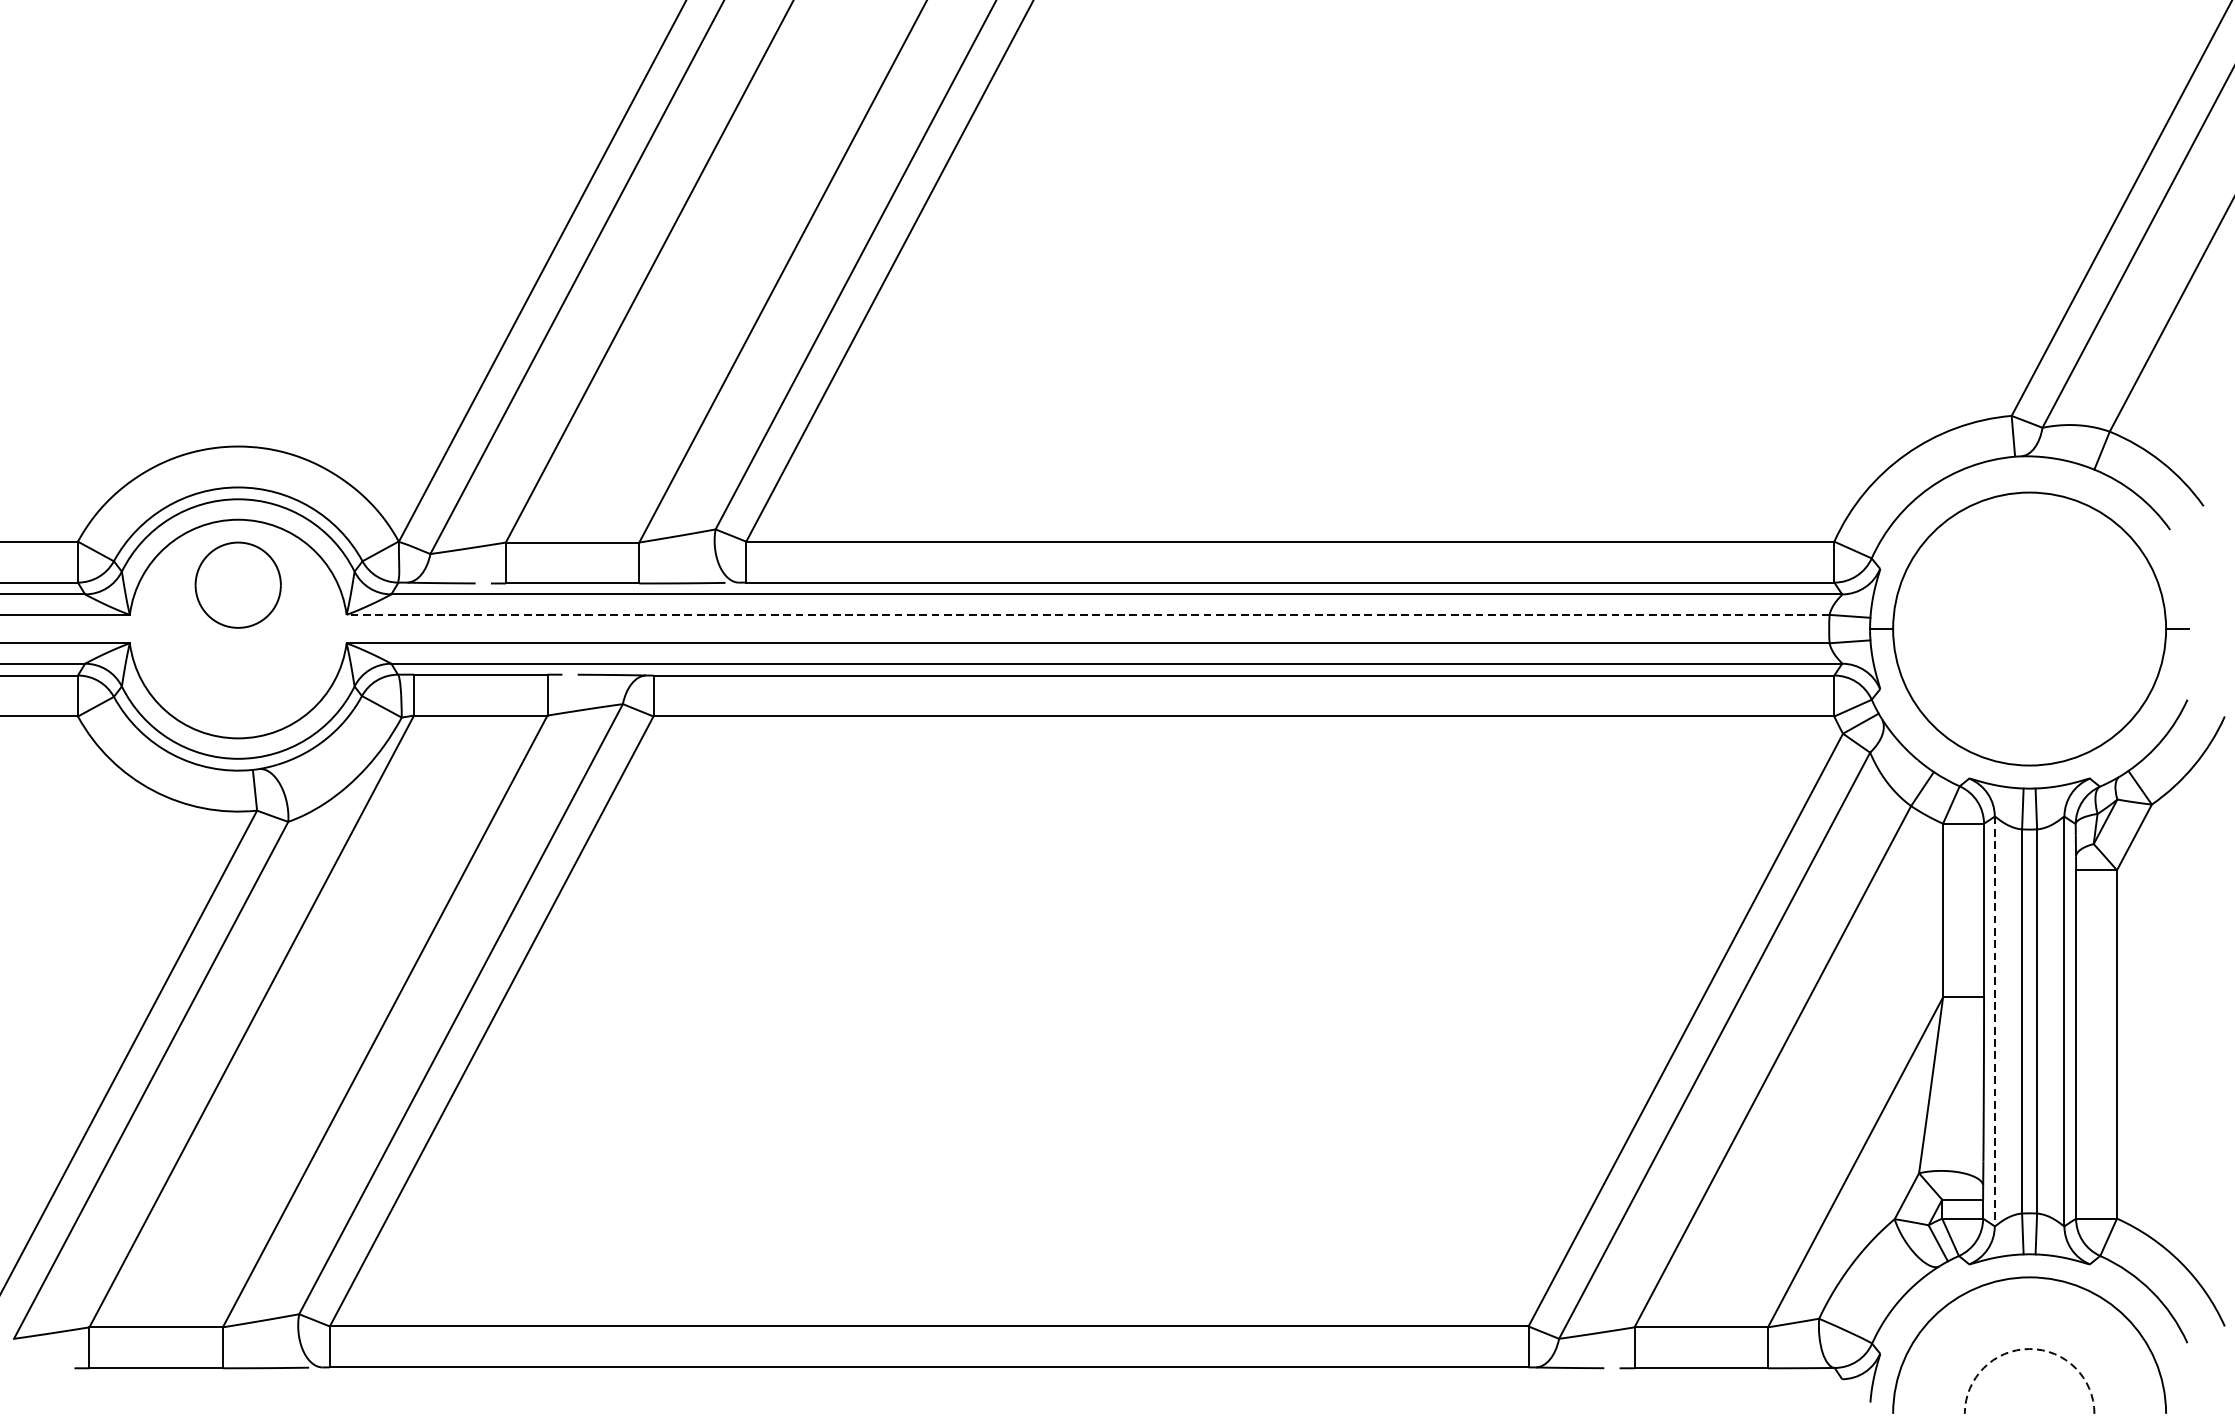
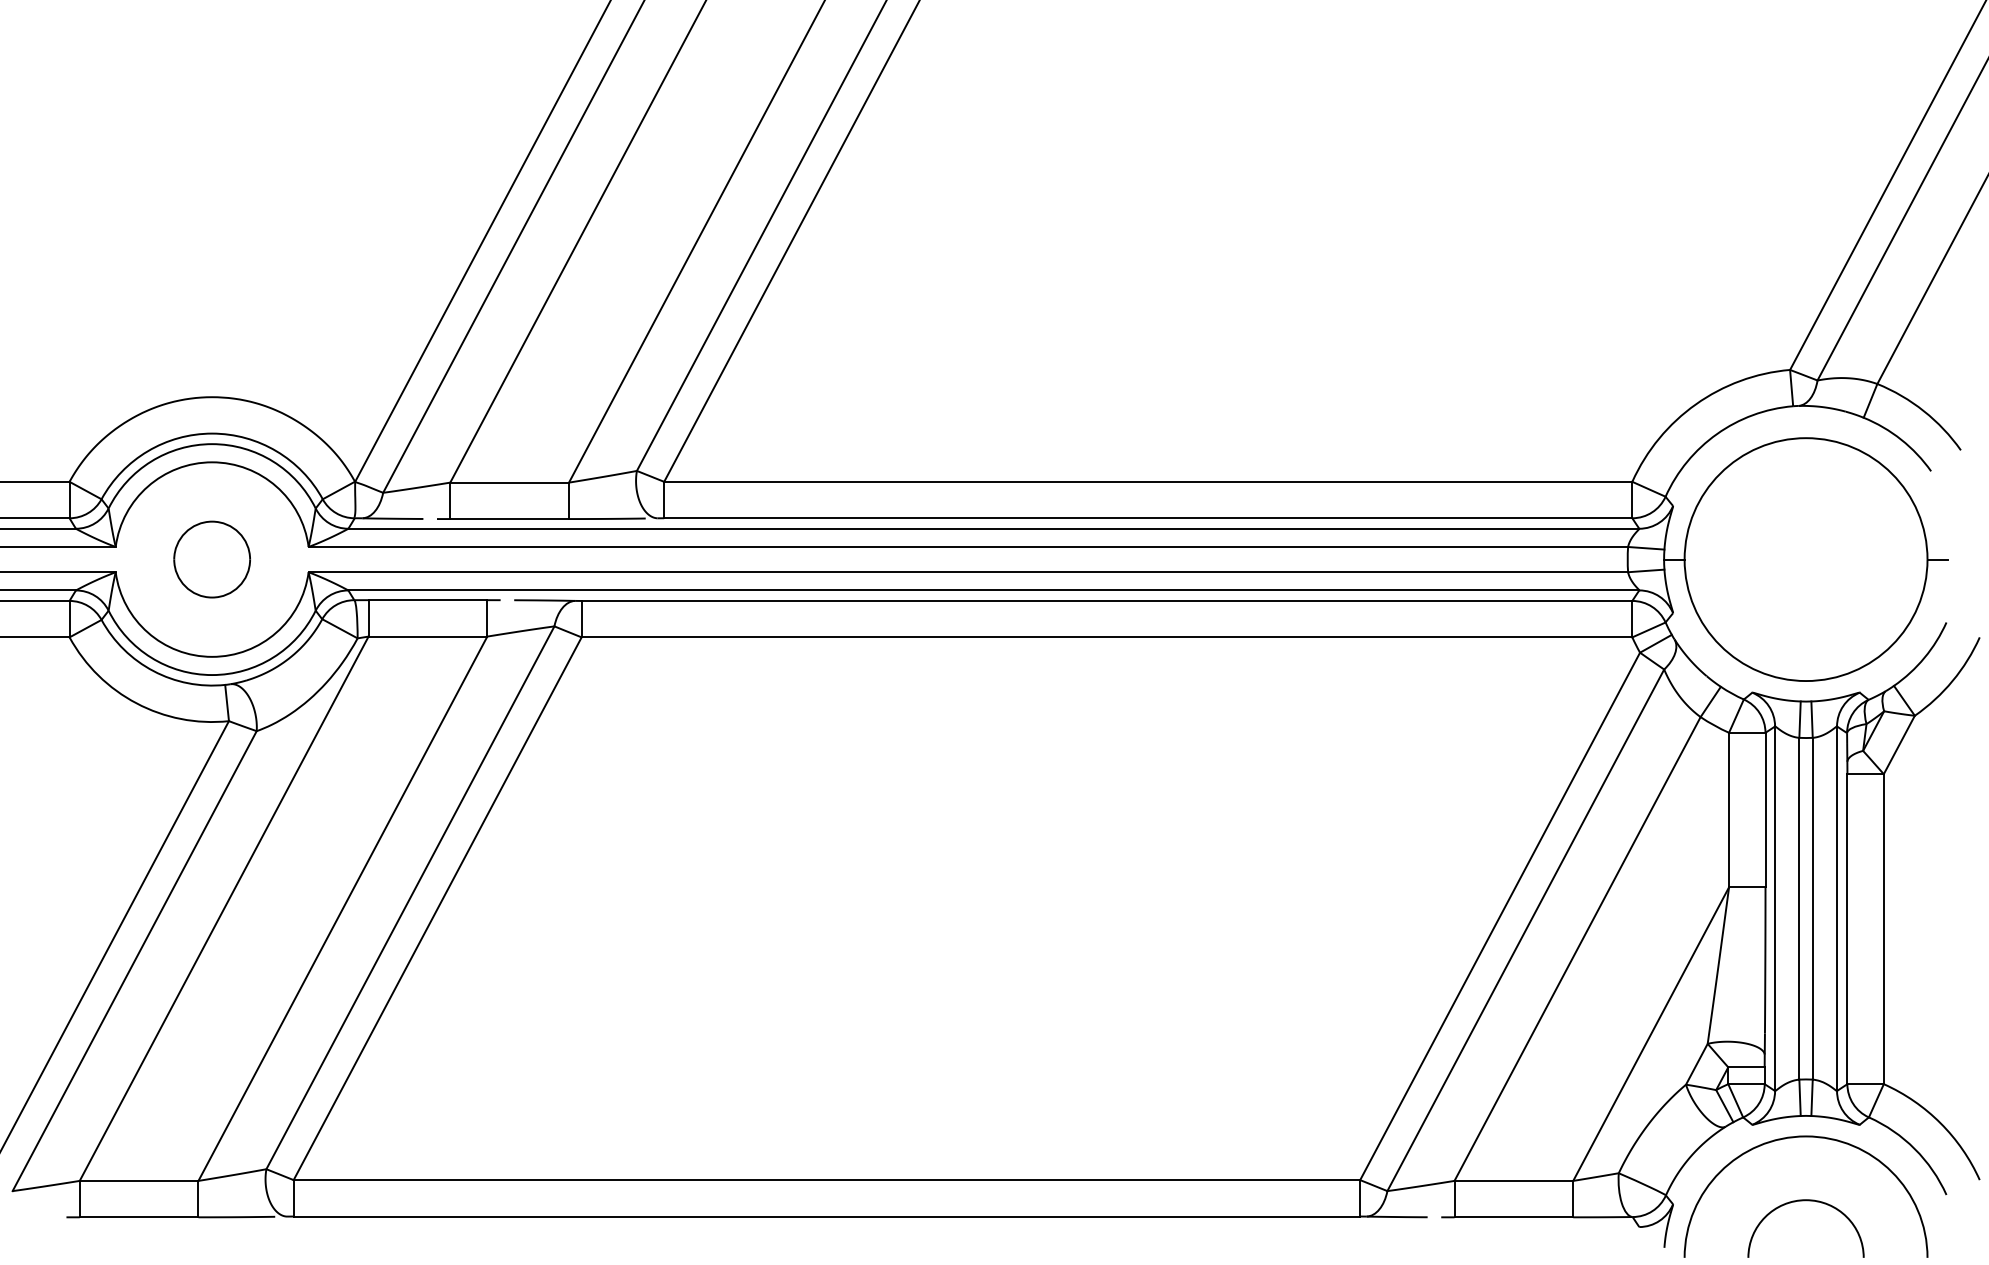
part: (237, 585) -> (211, 559), moved
line: (1088, 615) -> (968, 547), dashed -> solid
line: (1995, 1022) -> (1775, 909), dashed -> solid
arc: (2030, 1349) -> (1806, 1200), dashed -> solid

